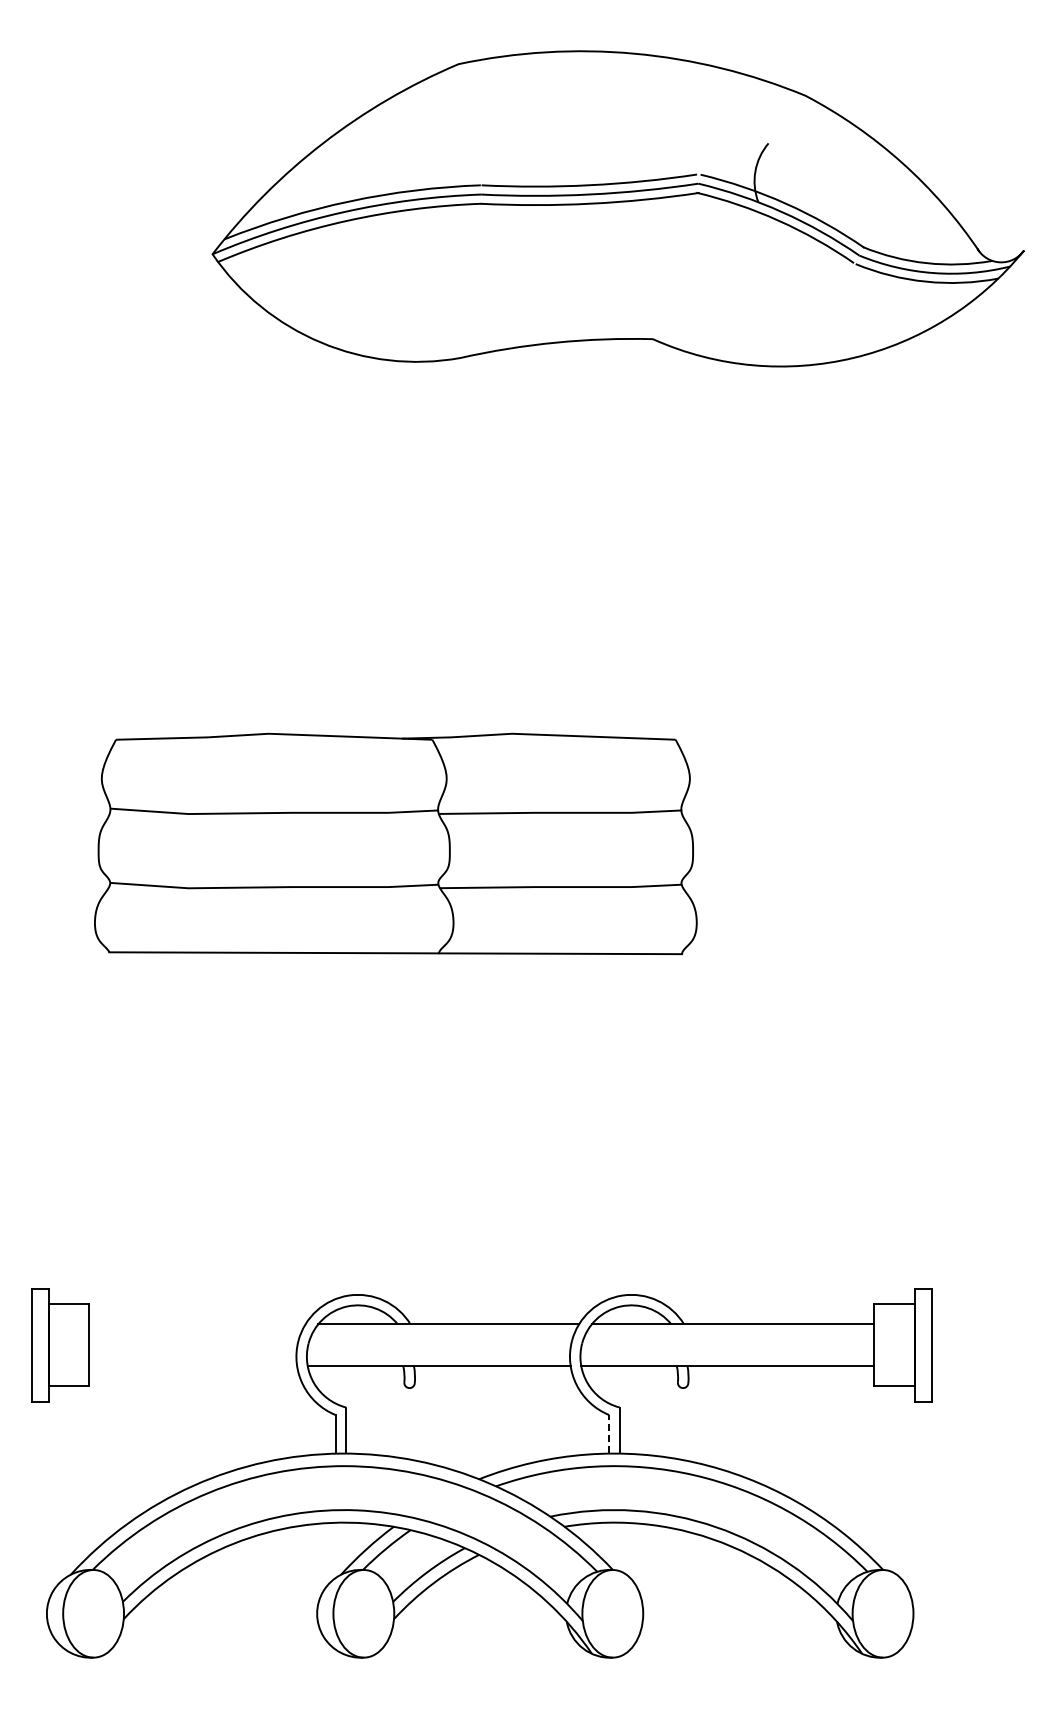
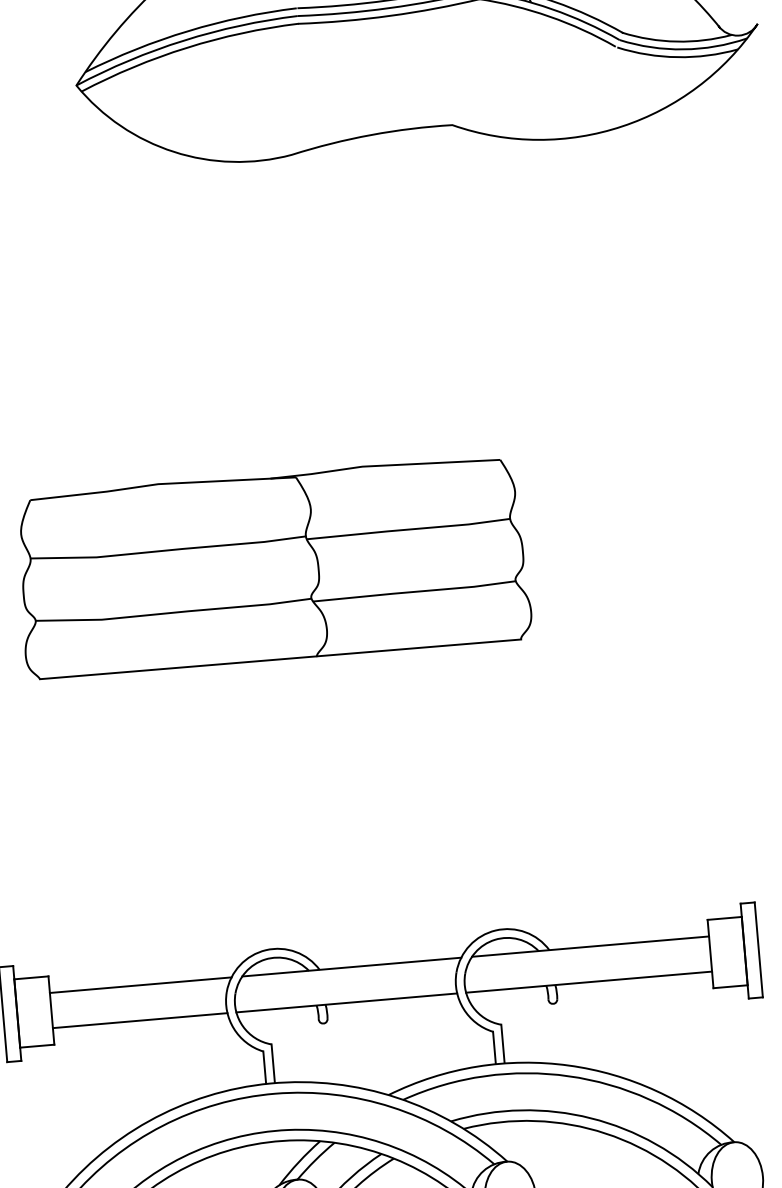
line: (197, 1324) -> (140, 985), added
line: (193, 1366) -> (140, 1020), added
line: (609, 1433) -> (494, 1047), dashed -> solid

